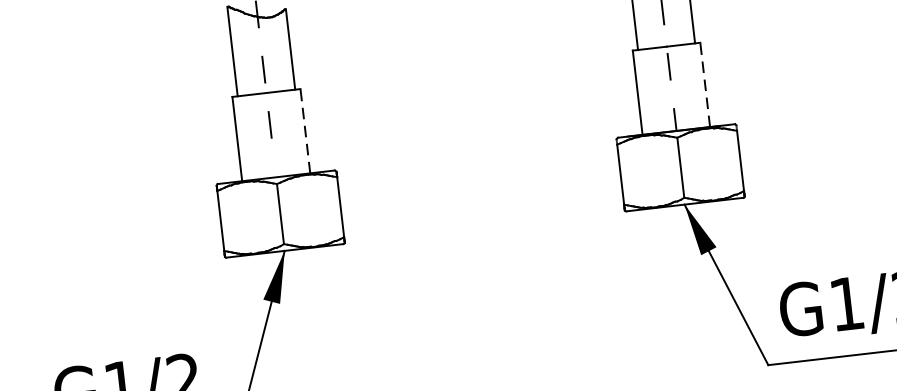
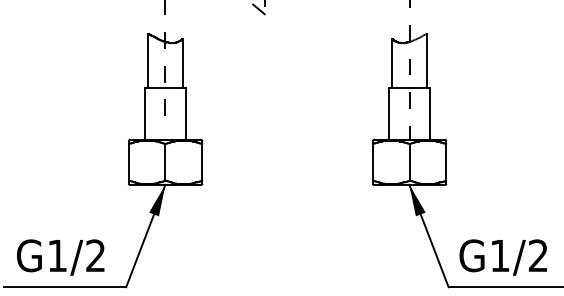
line: (705, 85) -> (430, 114), dashed -> solid
line: (305, 131) -> (186, 114), dashed -> solid

